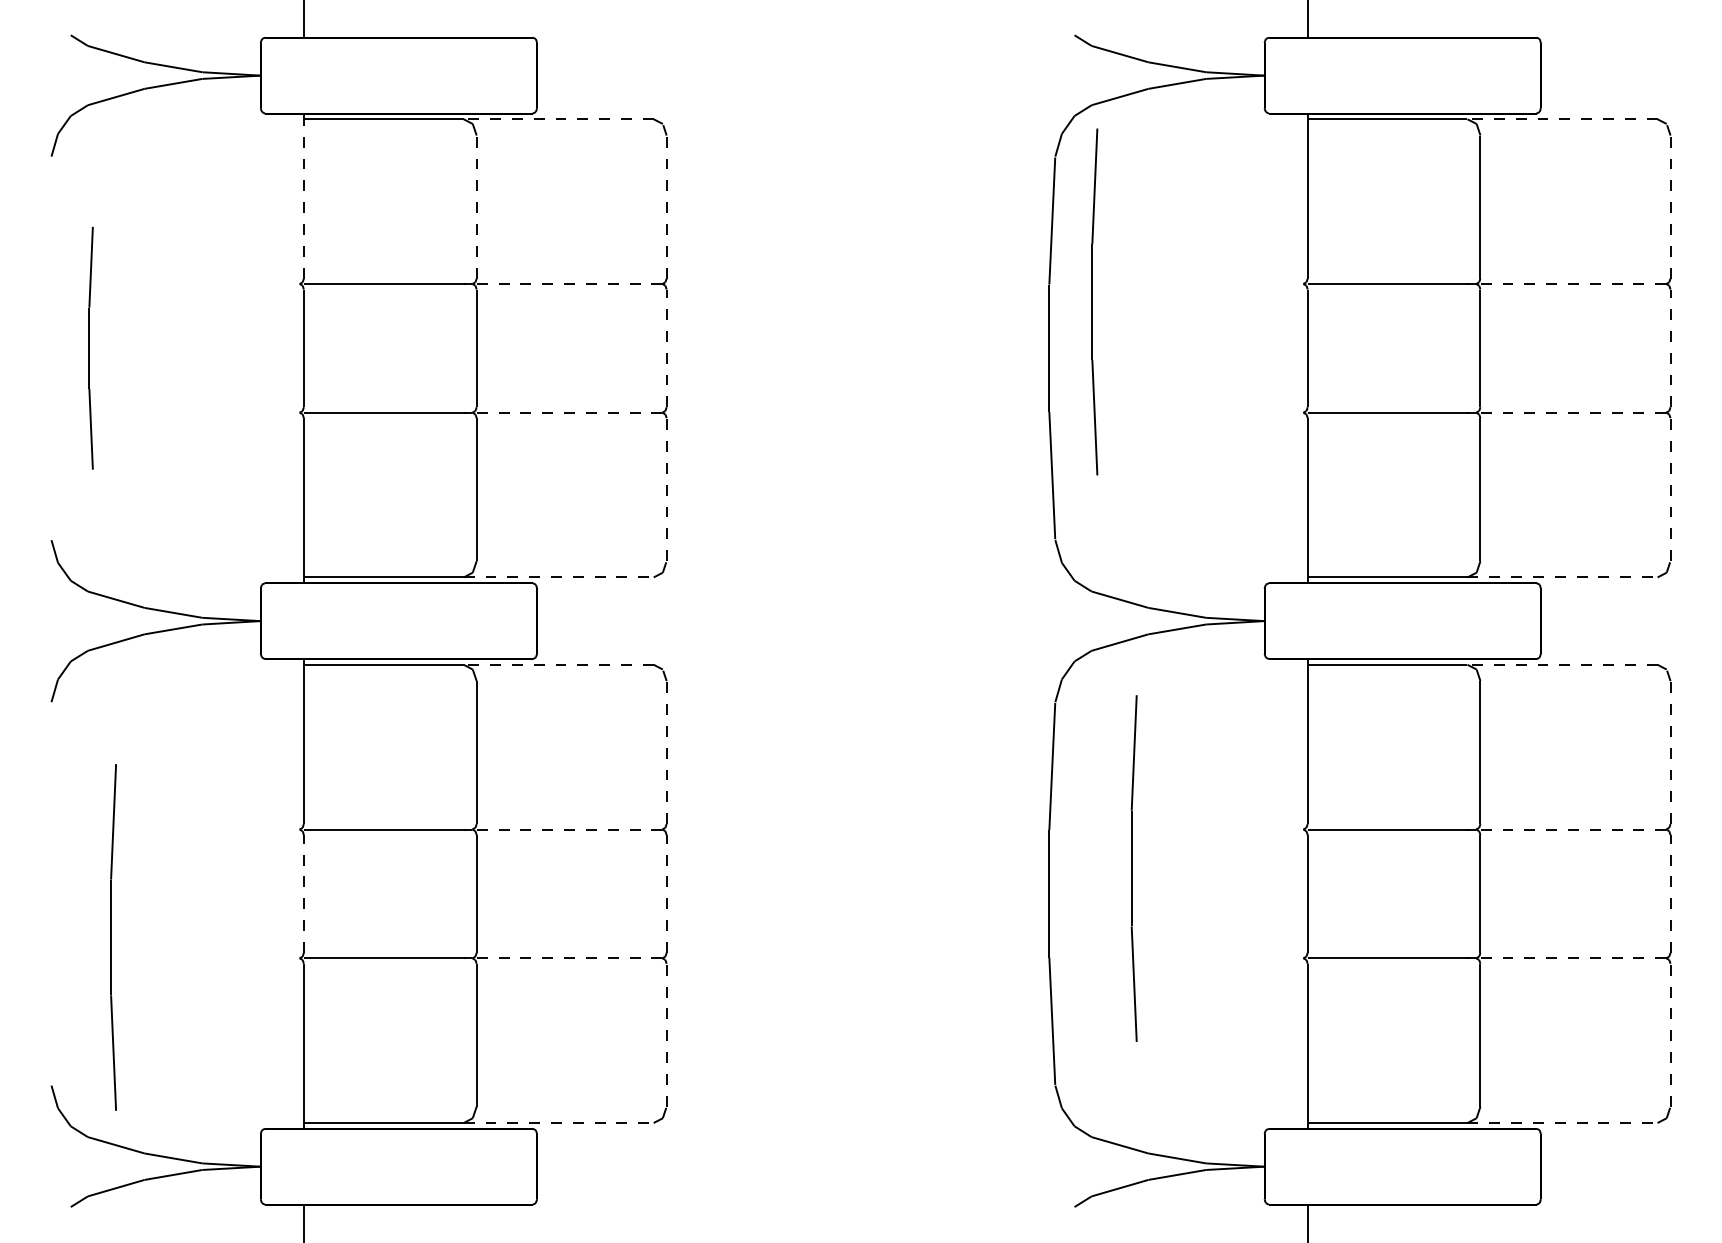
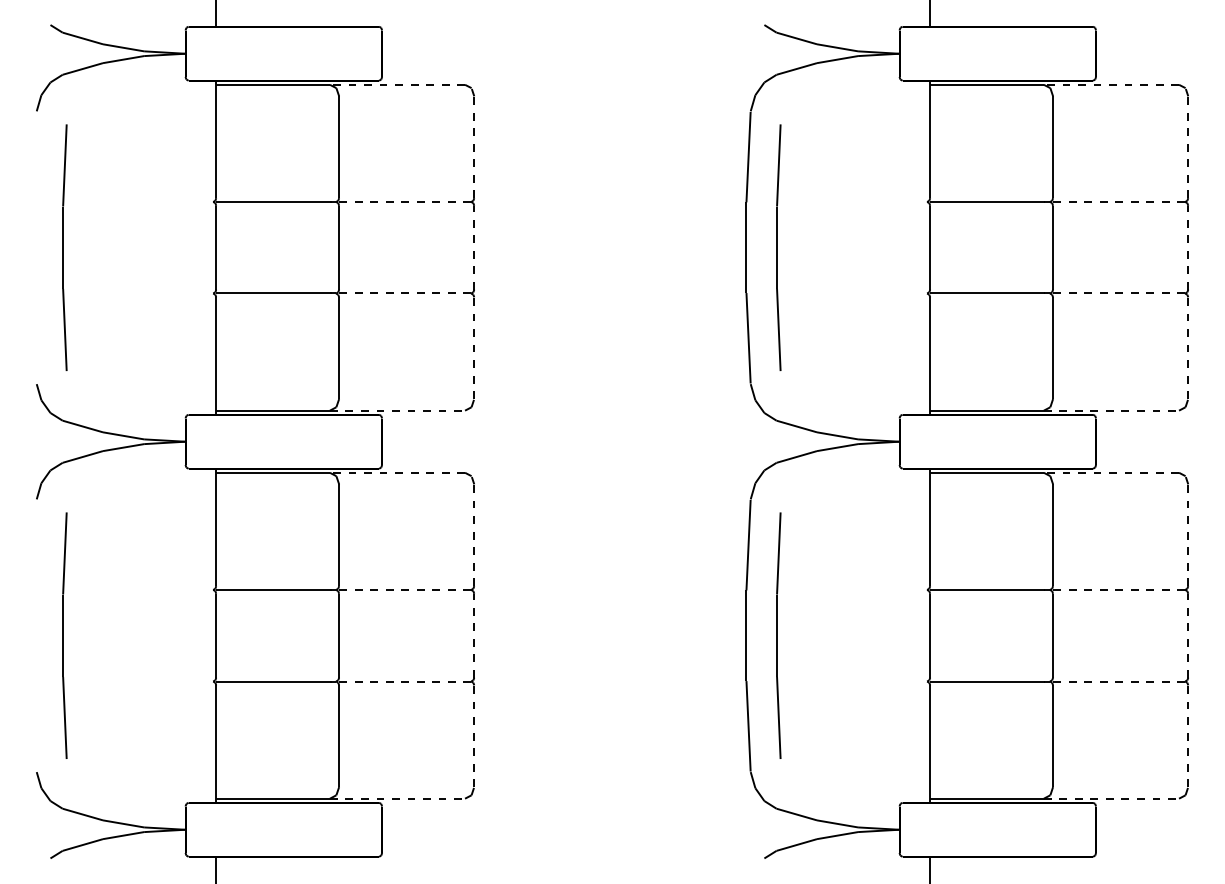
line: (304, 196) -> (216, 139), dashed -> solid
line: (477, 207) -> (339, 147), dashed -> solid
part: (1094, 301) -> (778, 247), moved
part: (90, 348) -> (64, 247), size x1.43
part: (1133, 868) -> (778, 635), moved
line: (304, 893) -> (216, 635), dashed -> solid
part: (113, 937) -> (64, 635), moved

